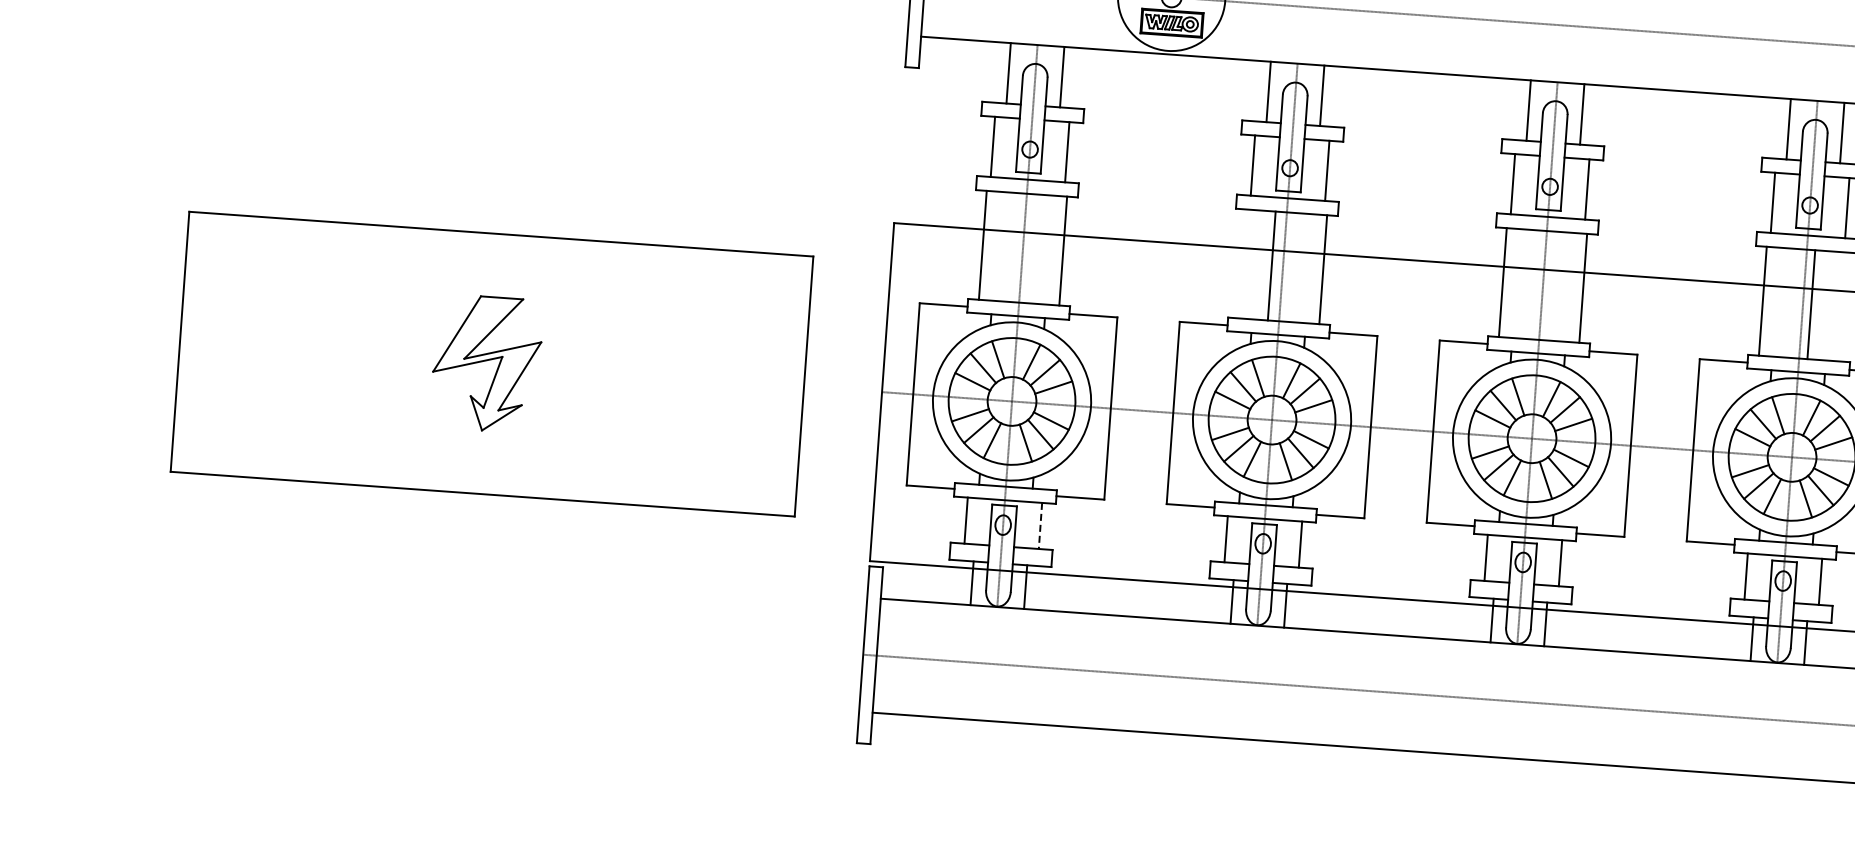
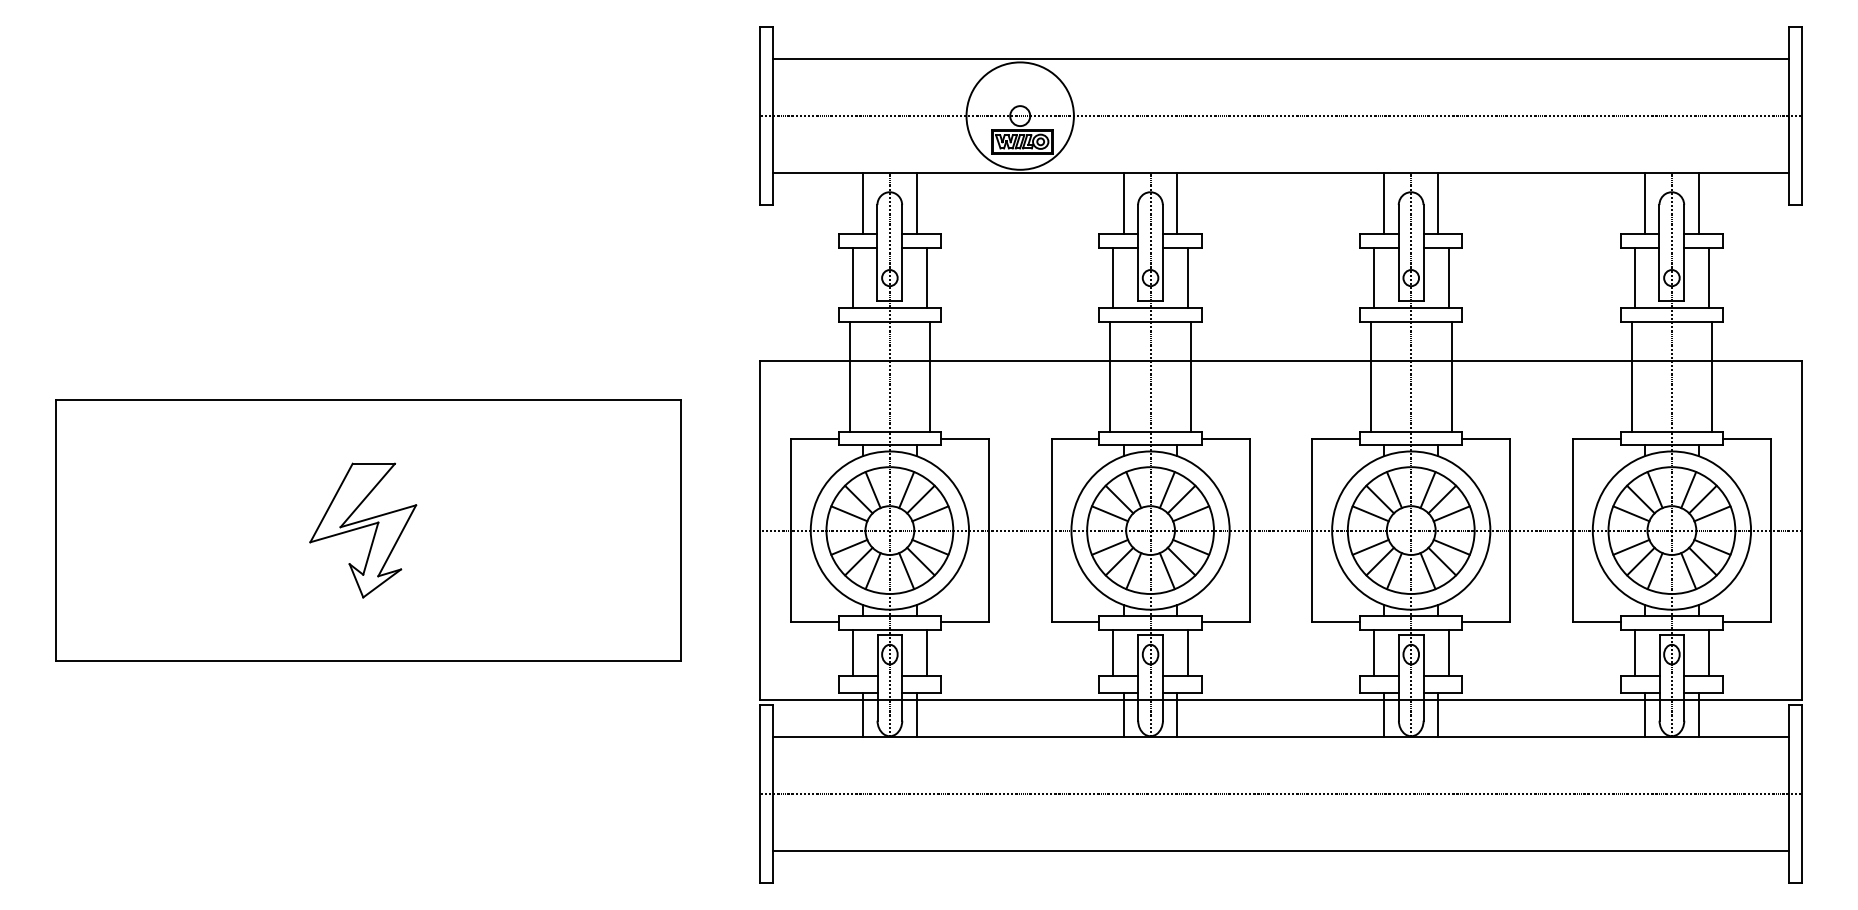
line: (1272, 265) -> (1110, 376), moved
line: (1811, 304) -> (1712, 376), moved
line: (1040, 526) -> (927, 653), dashed -> solid

